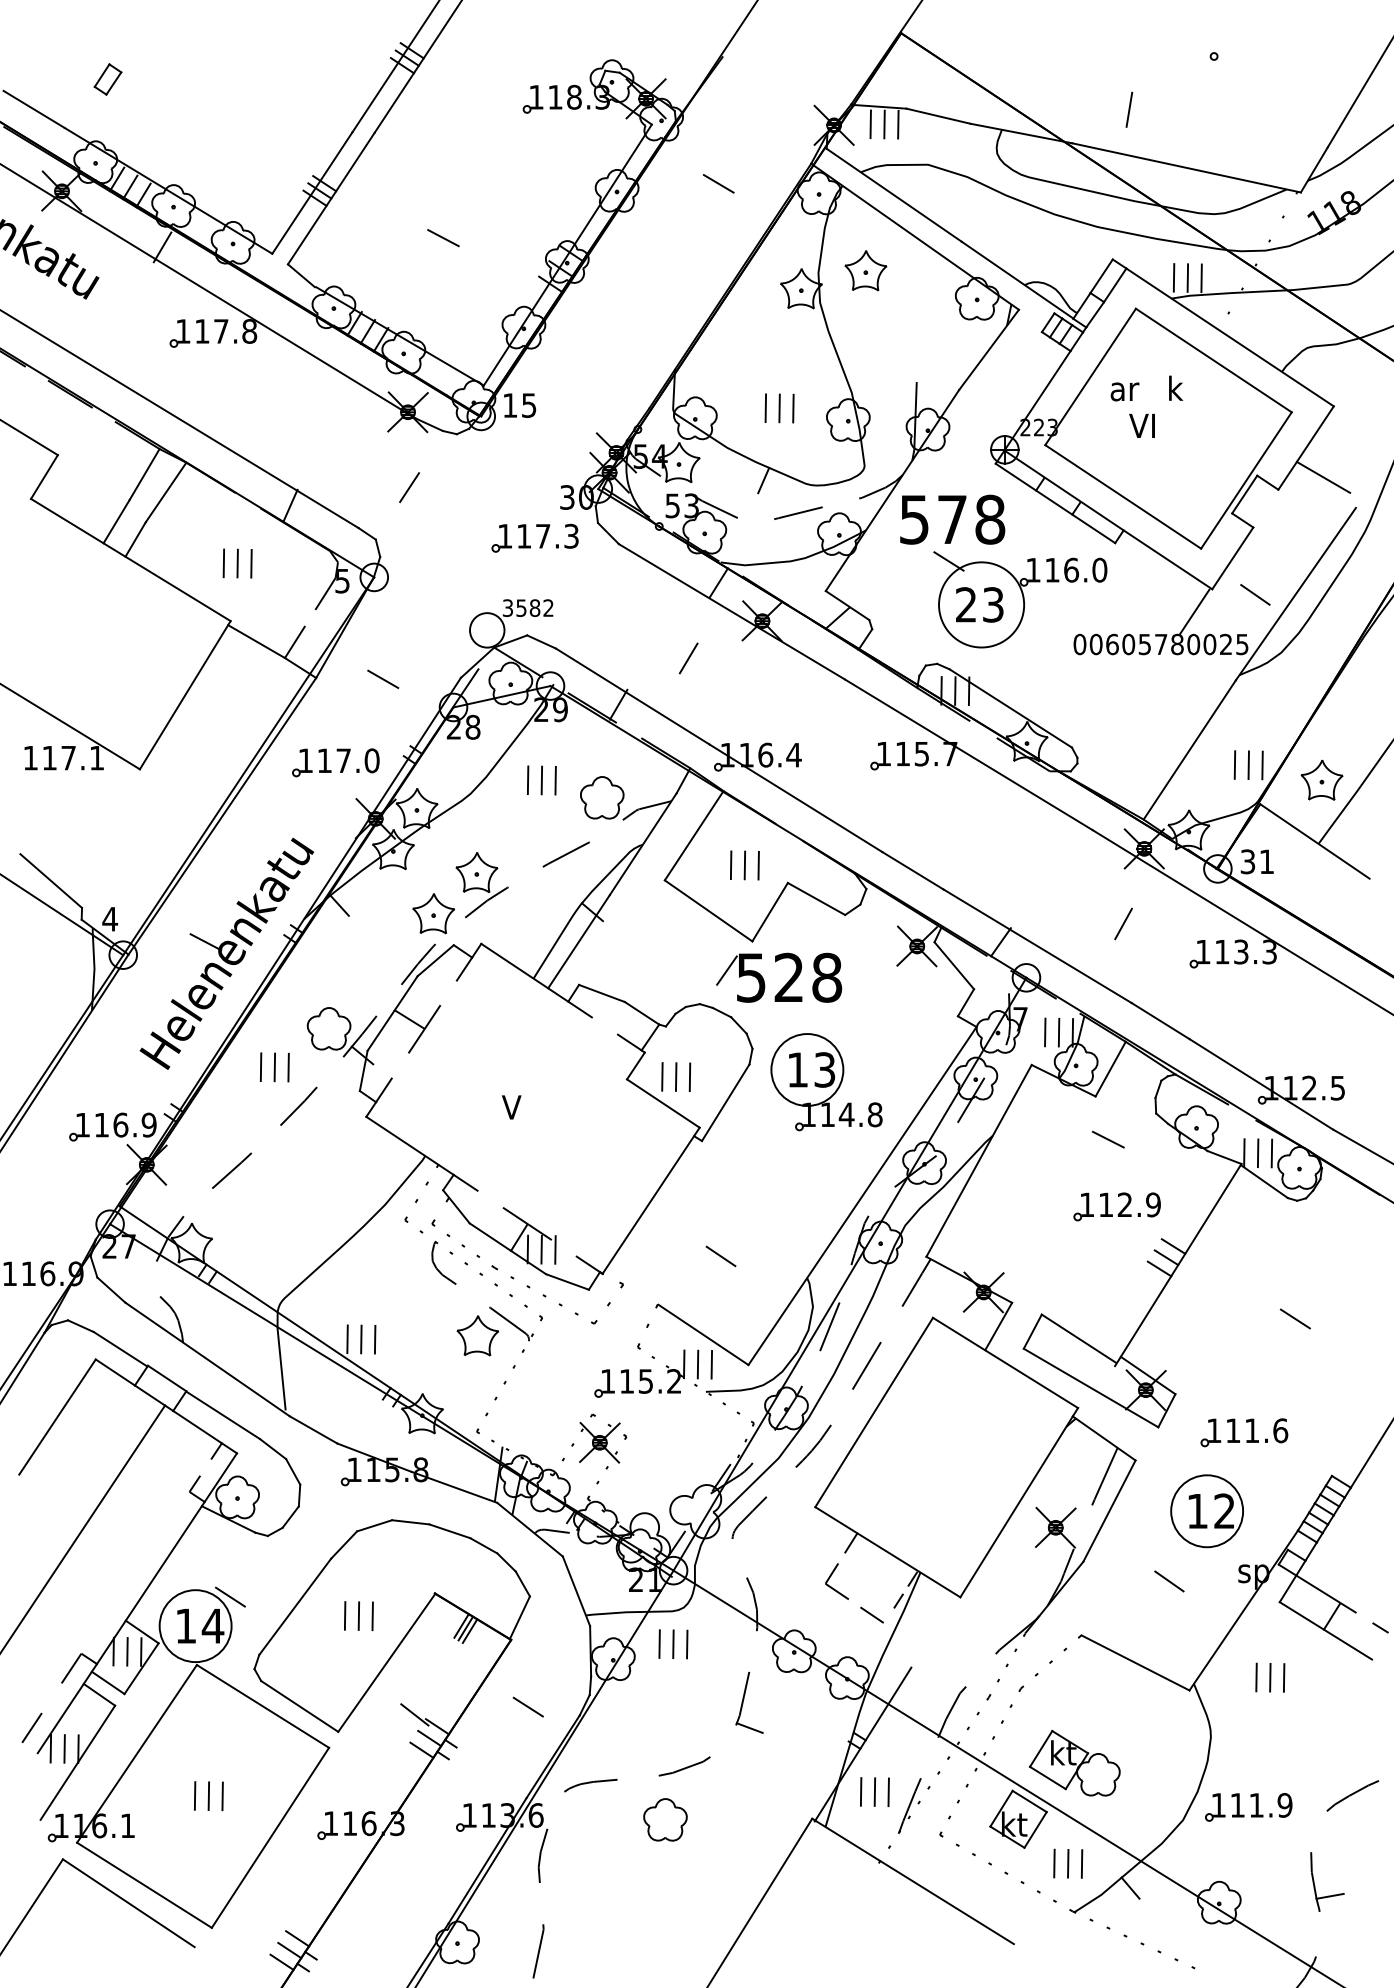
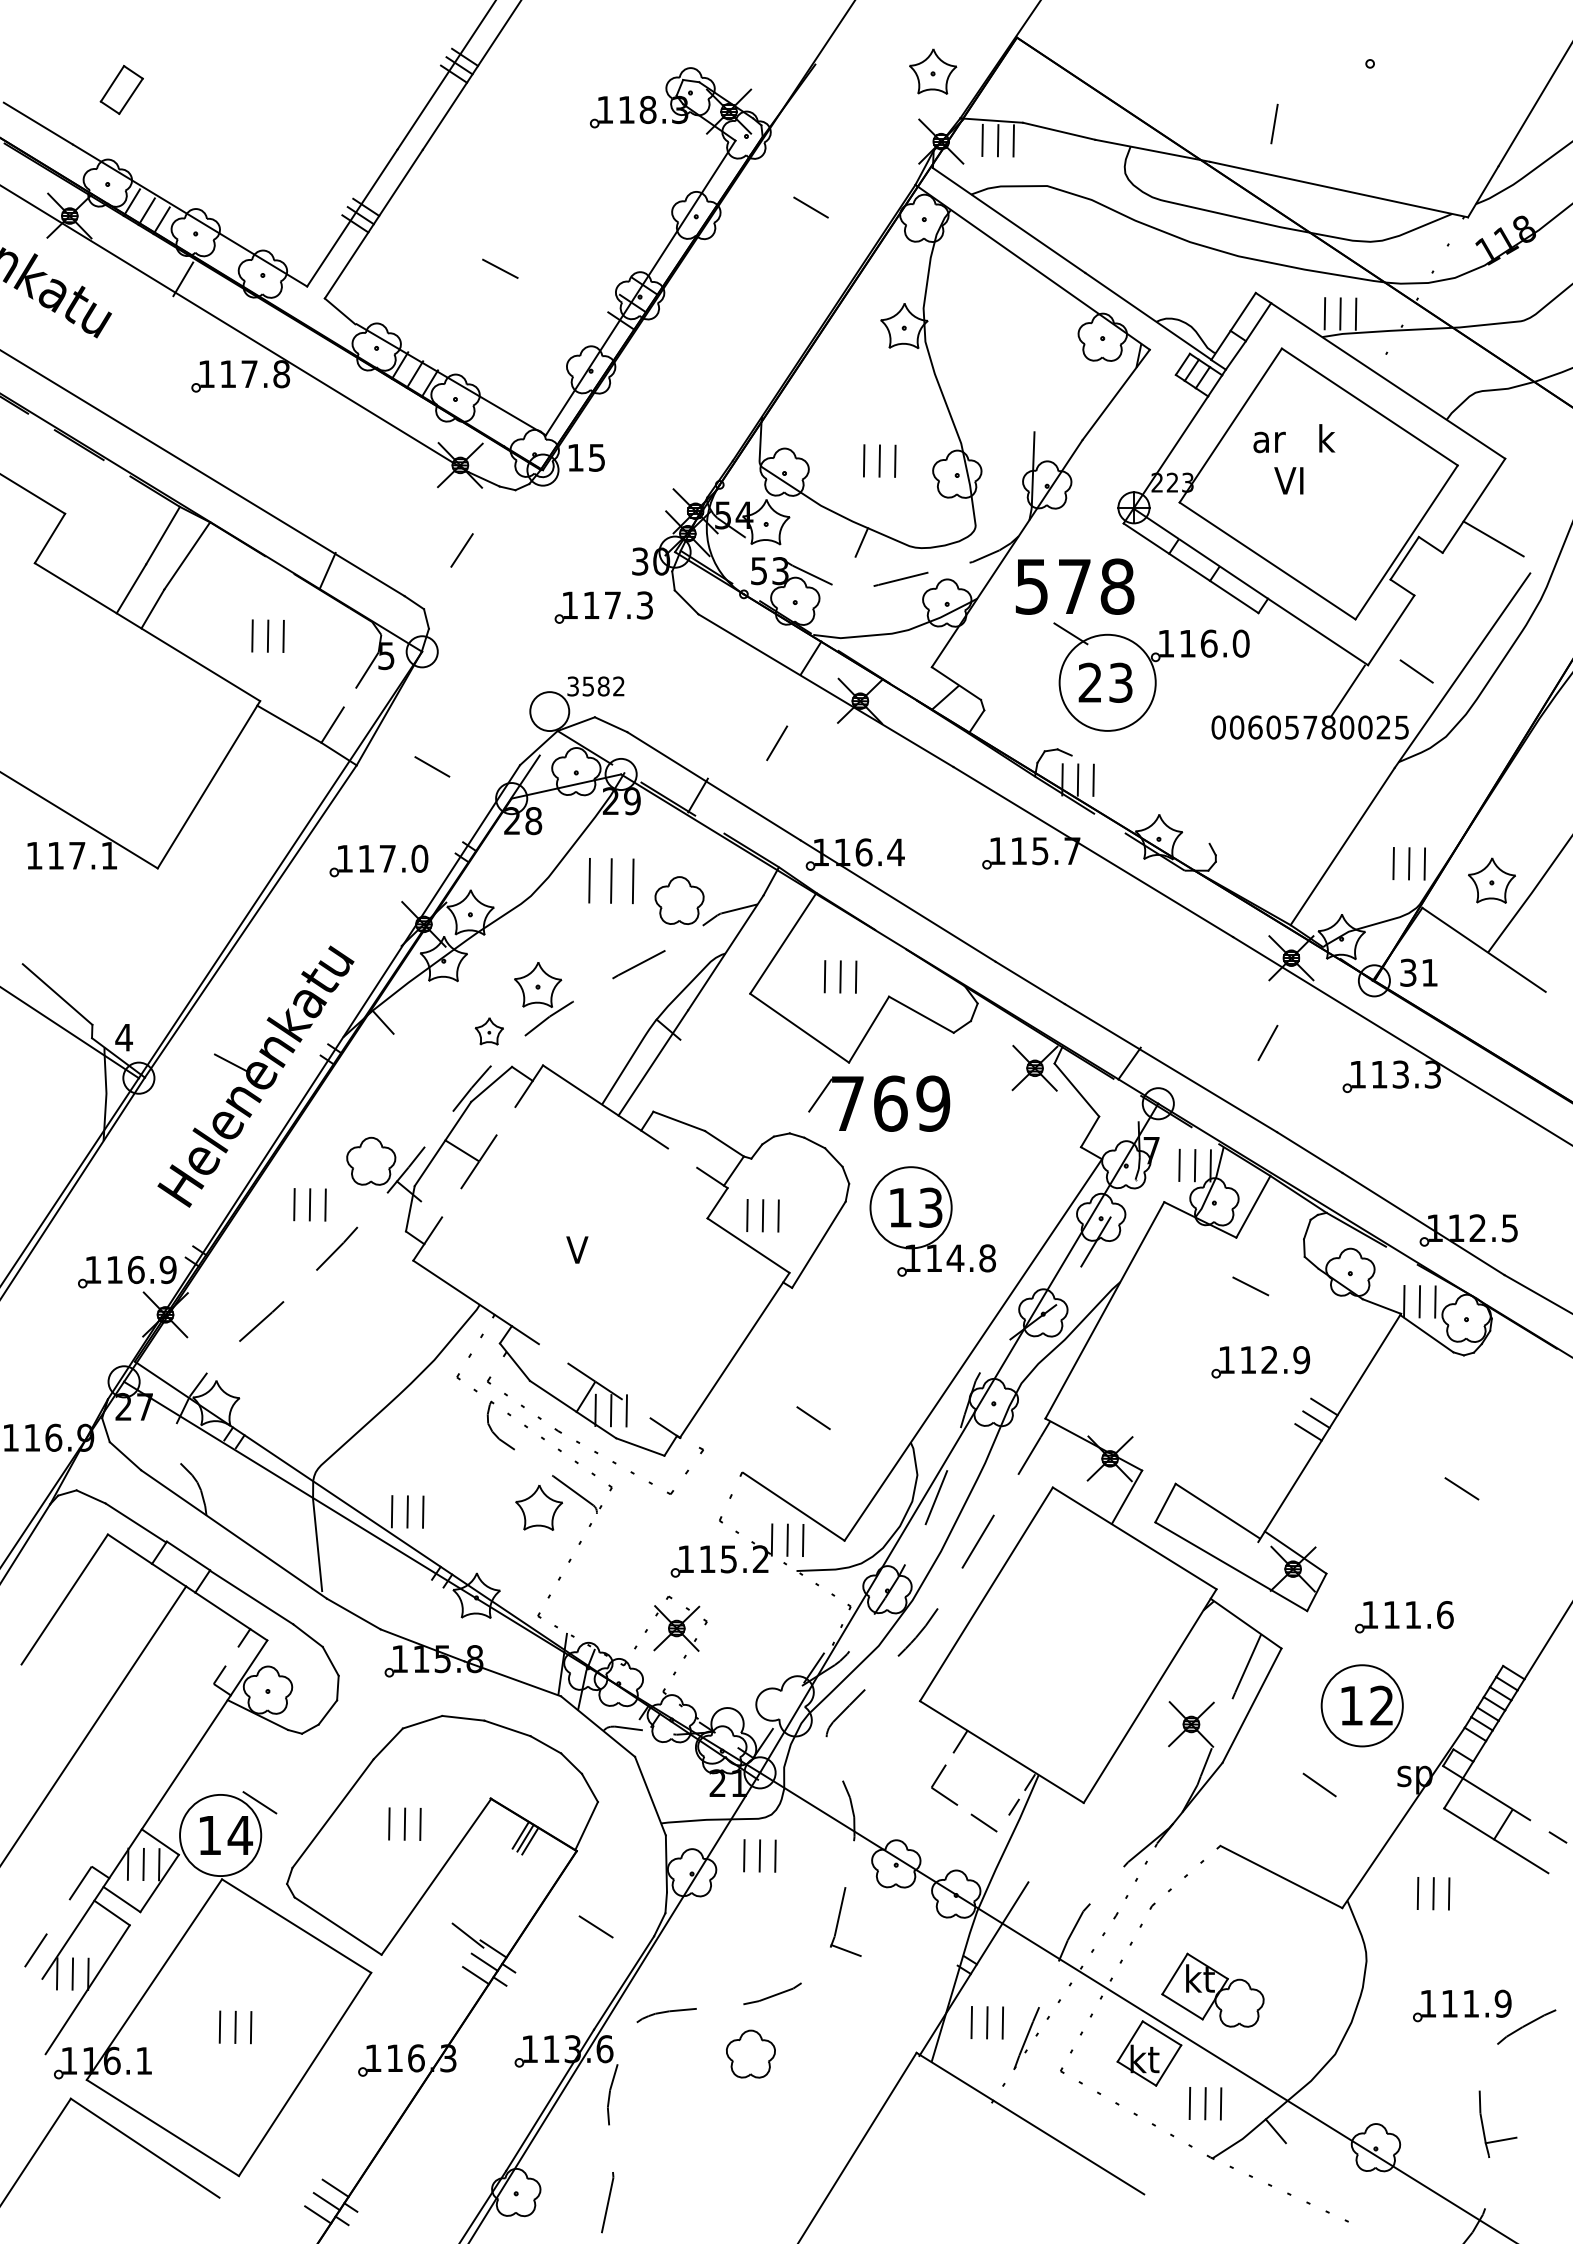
part: (107, 79) -> (121, 89), size x1.4
part: (866, 270) -> (933, 71), moved
line: (1010, 708) -> (1140, 799), removed
part: (541, 780) -> (611, 880), size x1.4
part: (433, 913) -> (489, 1031), size x0.6
text: (789, 977) -> (890, 1103), 528 -> 769
part: (1256, 1806) -> (1470, 2005), moved

